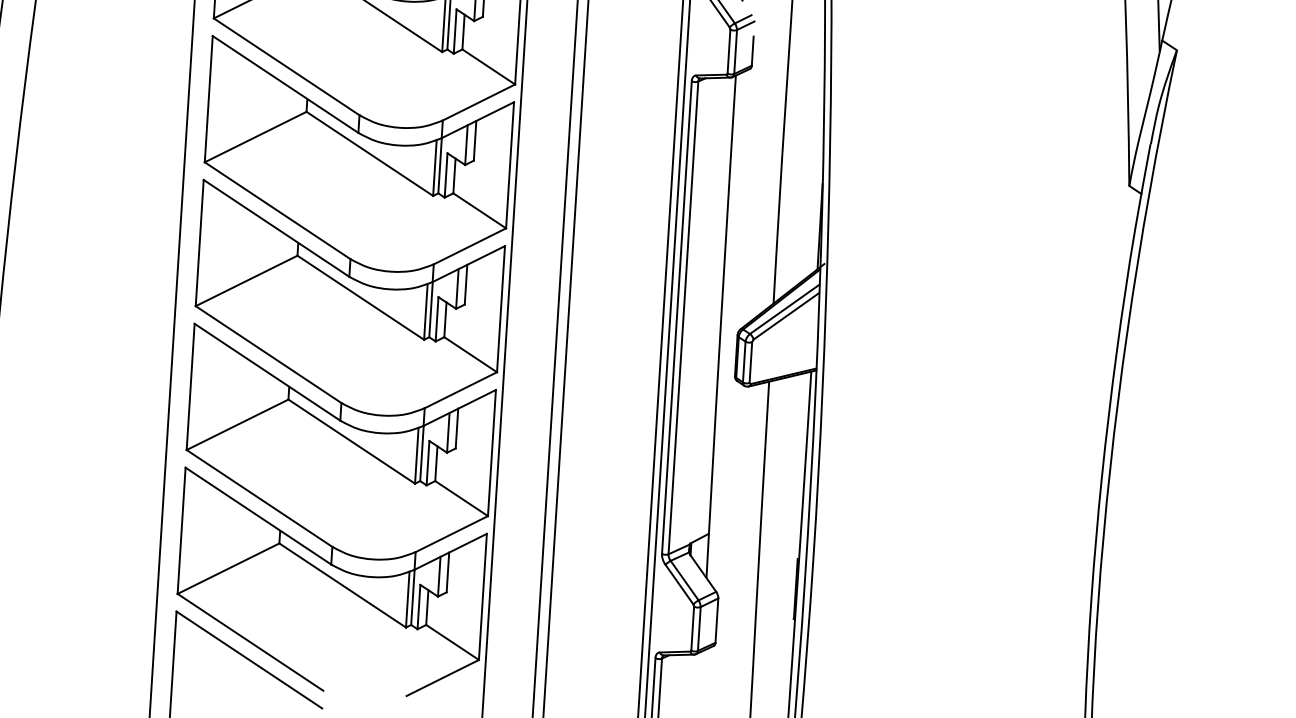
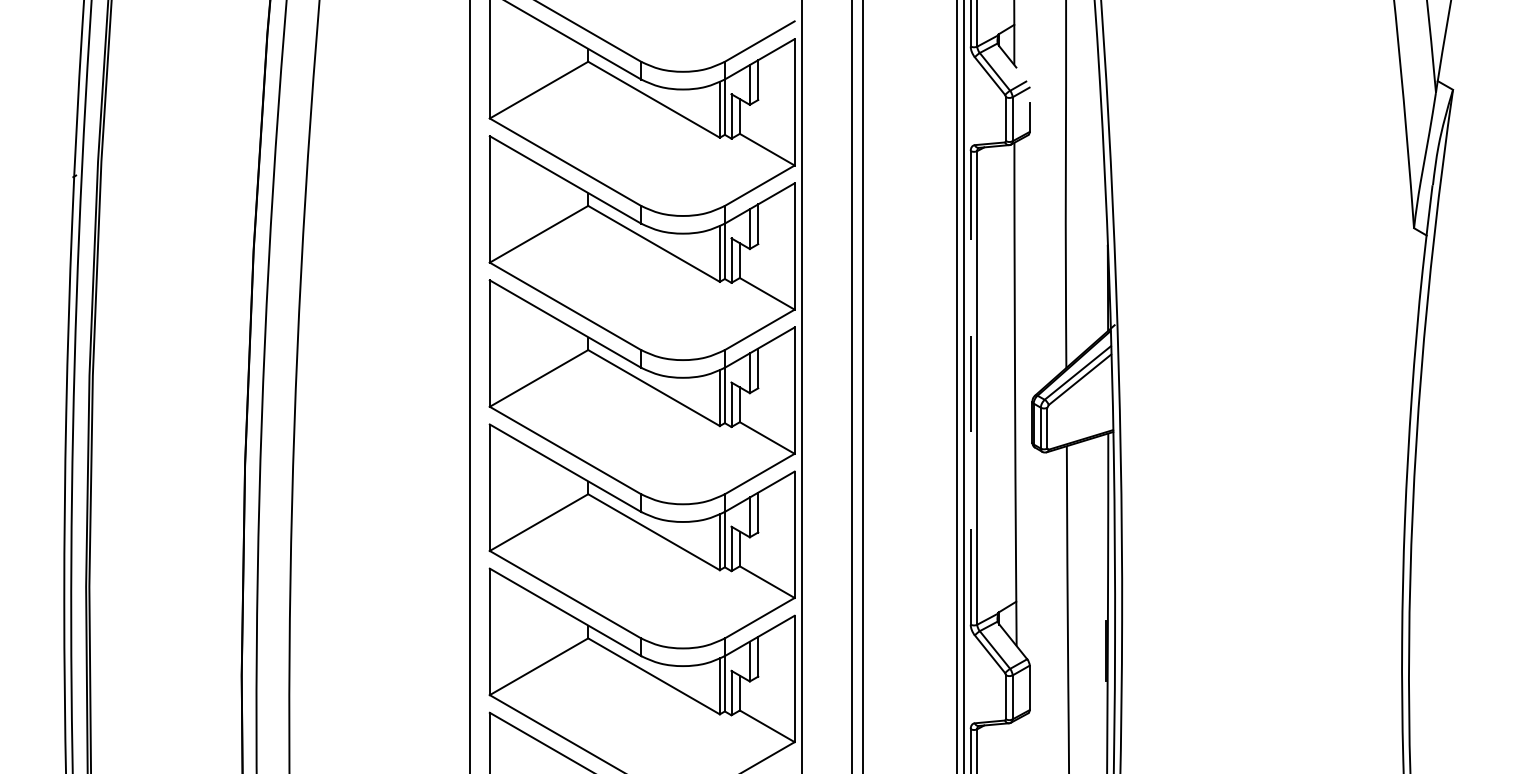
line: (676, 317) -> (970, 387), solid -> dashed

